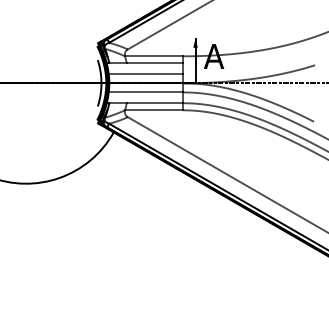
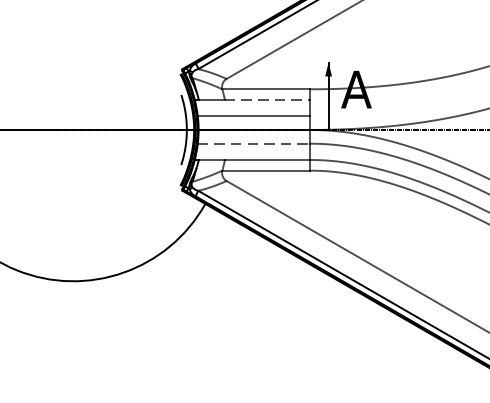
line: (155, 63) -> (268, 100), solid -> dashed
line: (146, 92) -> (254, 143), solid -> dashed

